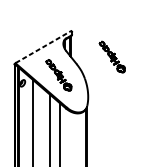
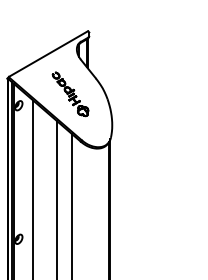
line: (43, 46) -> (48, 53), dashed -> solid
part: (112, 57) -> (146, 68), removed

